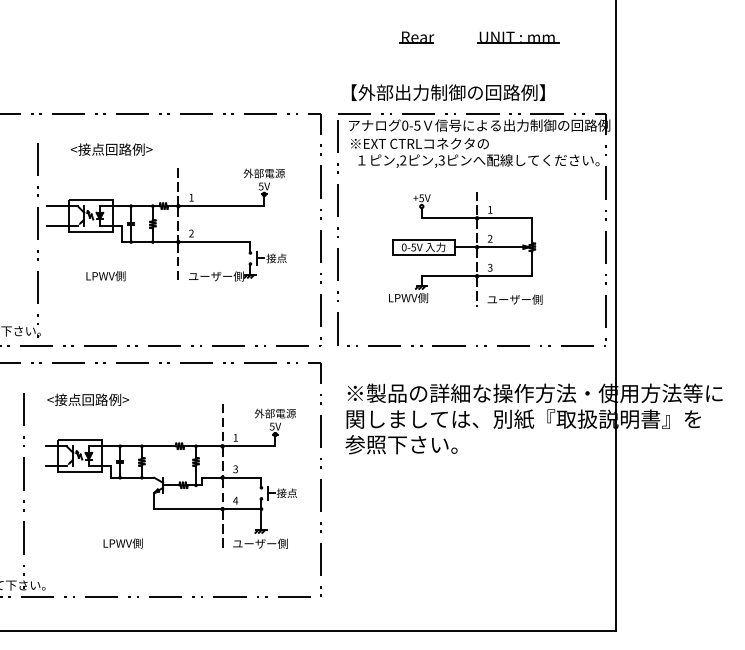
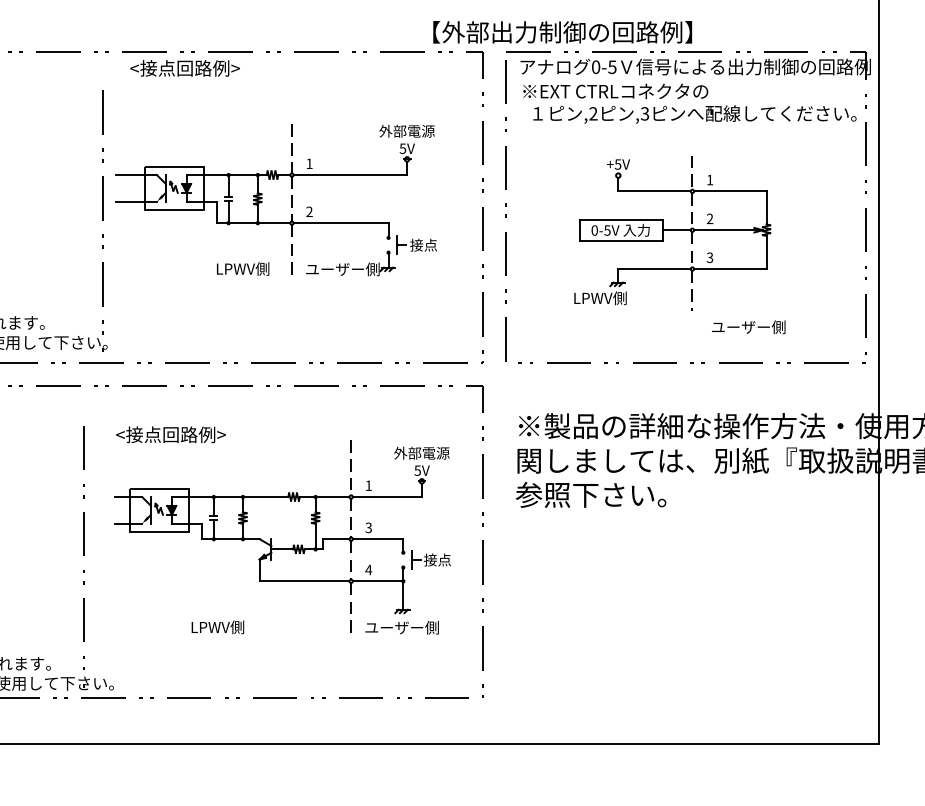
text: (447, 92) -> (561, 32), moved
text: (111, 149) -> (184, 68), moved
text: (105, 276) -> (242, 269), moved
text: (514, 299) -> (747, 327), moved

